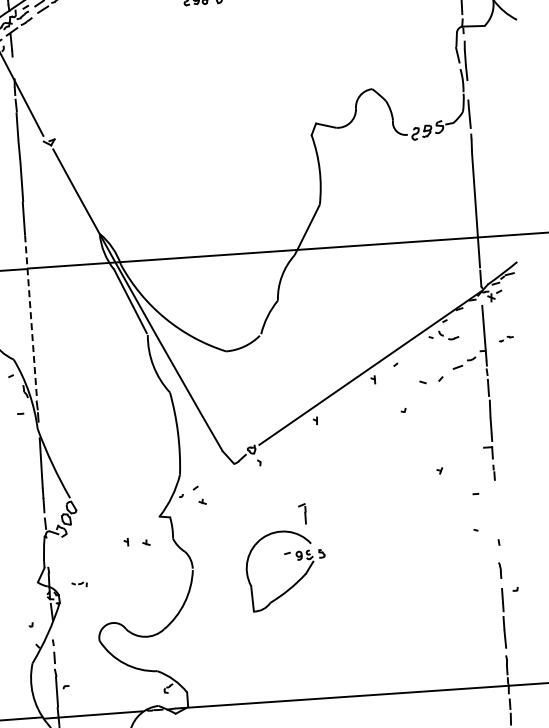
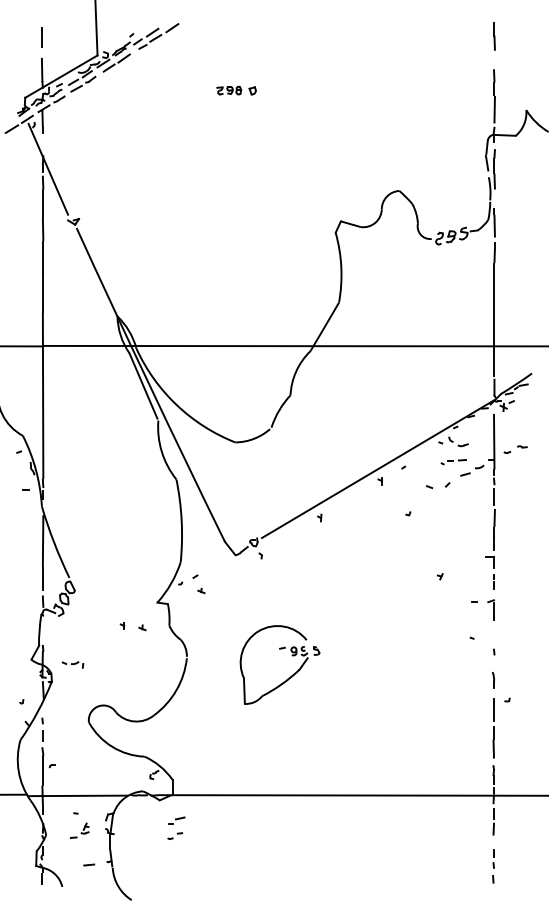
line: (31, 317) -> (43, 395), dashed -> solid
part: (506, 338) -> (515, 449), size x1.67
part: (445, 356) -> (453, 462), added
part: (301, 513) -> (490, 609), moved
part: (79, 584) -> (72, 664), size x1.43

